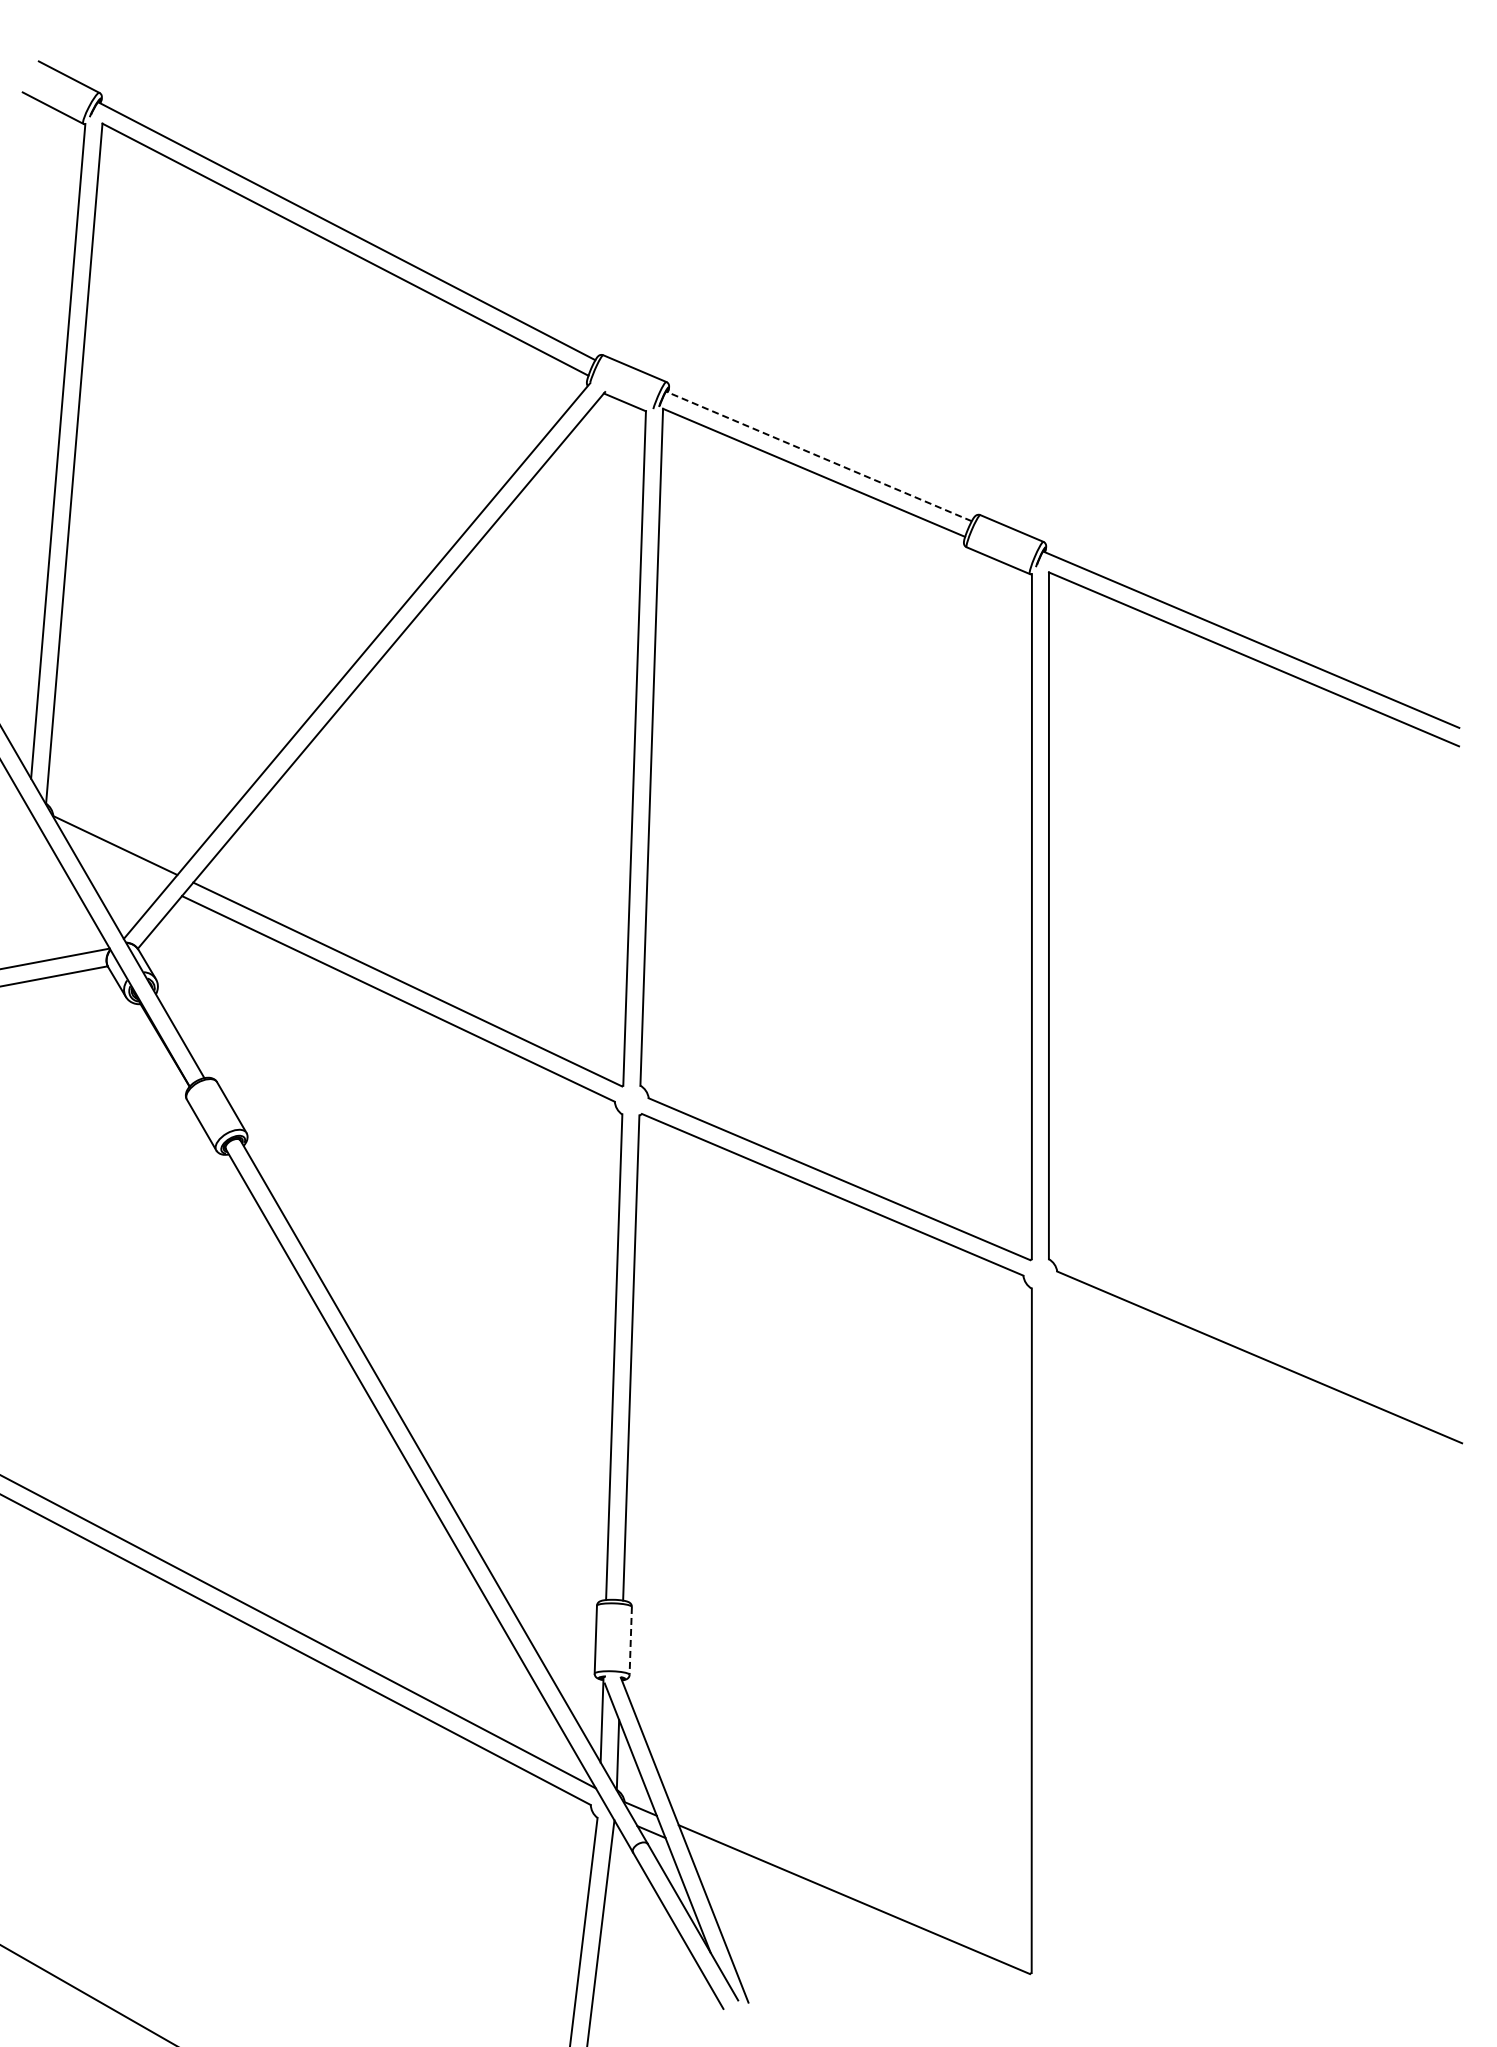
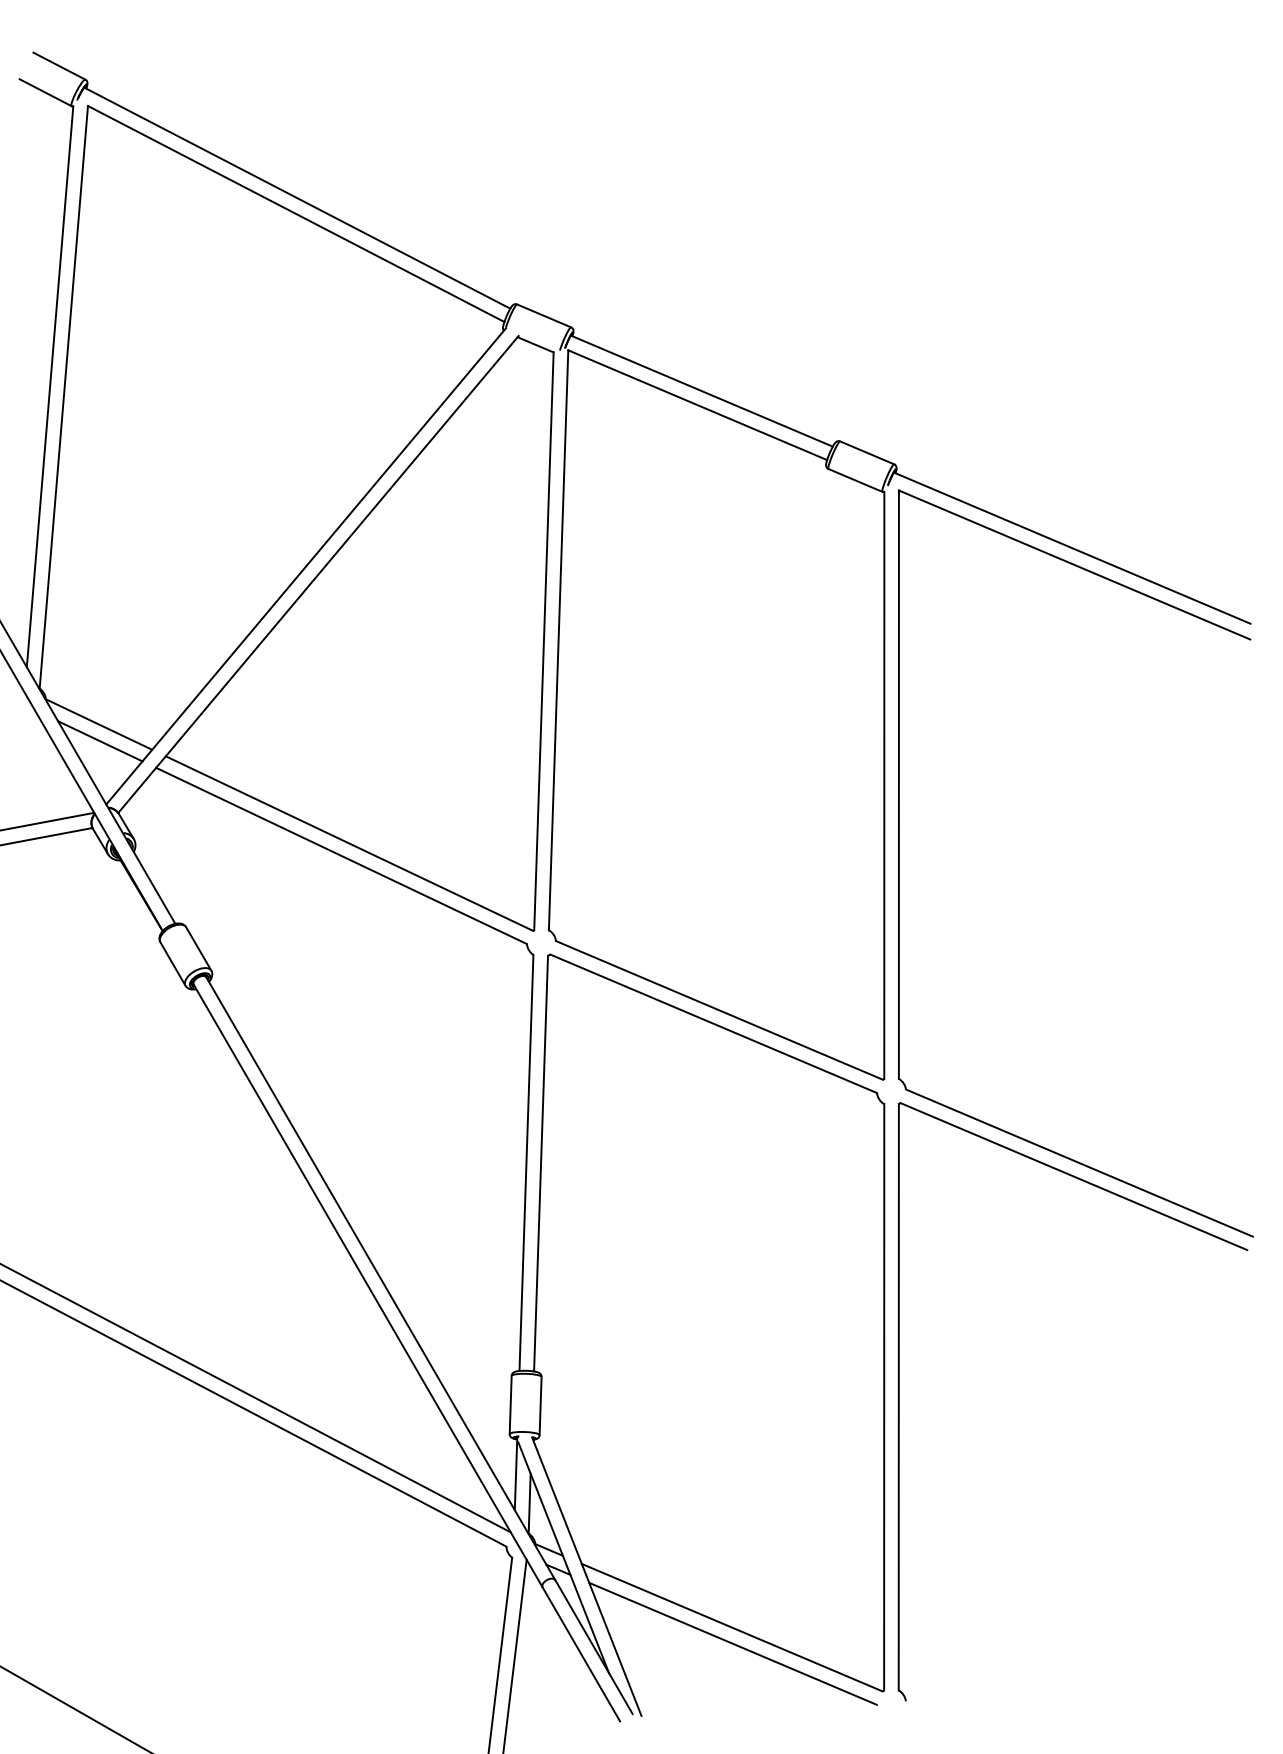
line: (818, 456) -> (701, 391), dashed -> solid
line: (116, 864) -> (100, 740), added
part: (1049, 1635) -> (899, 1401), added
line: (630, 1640) -> (540, 1405), dashed -> solid
line: (855, 1918) -> (733, 1643), added

